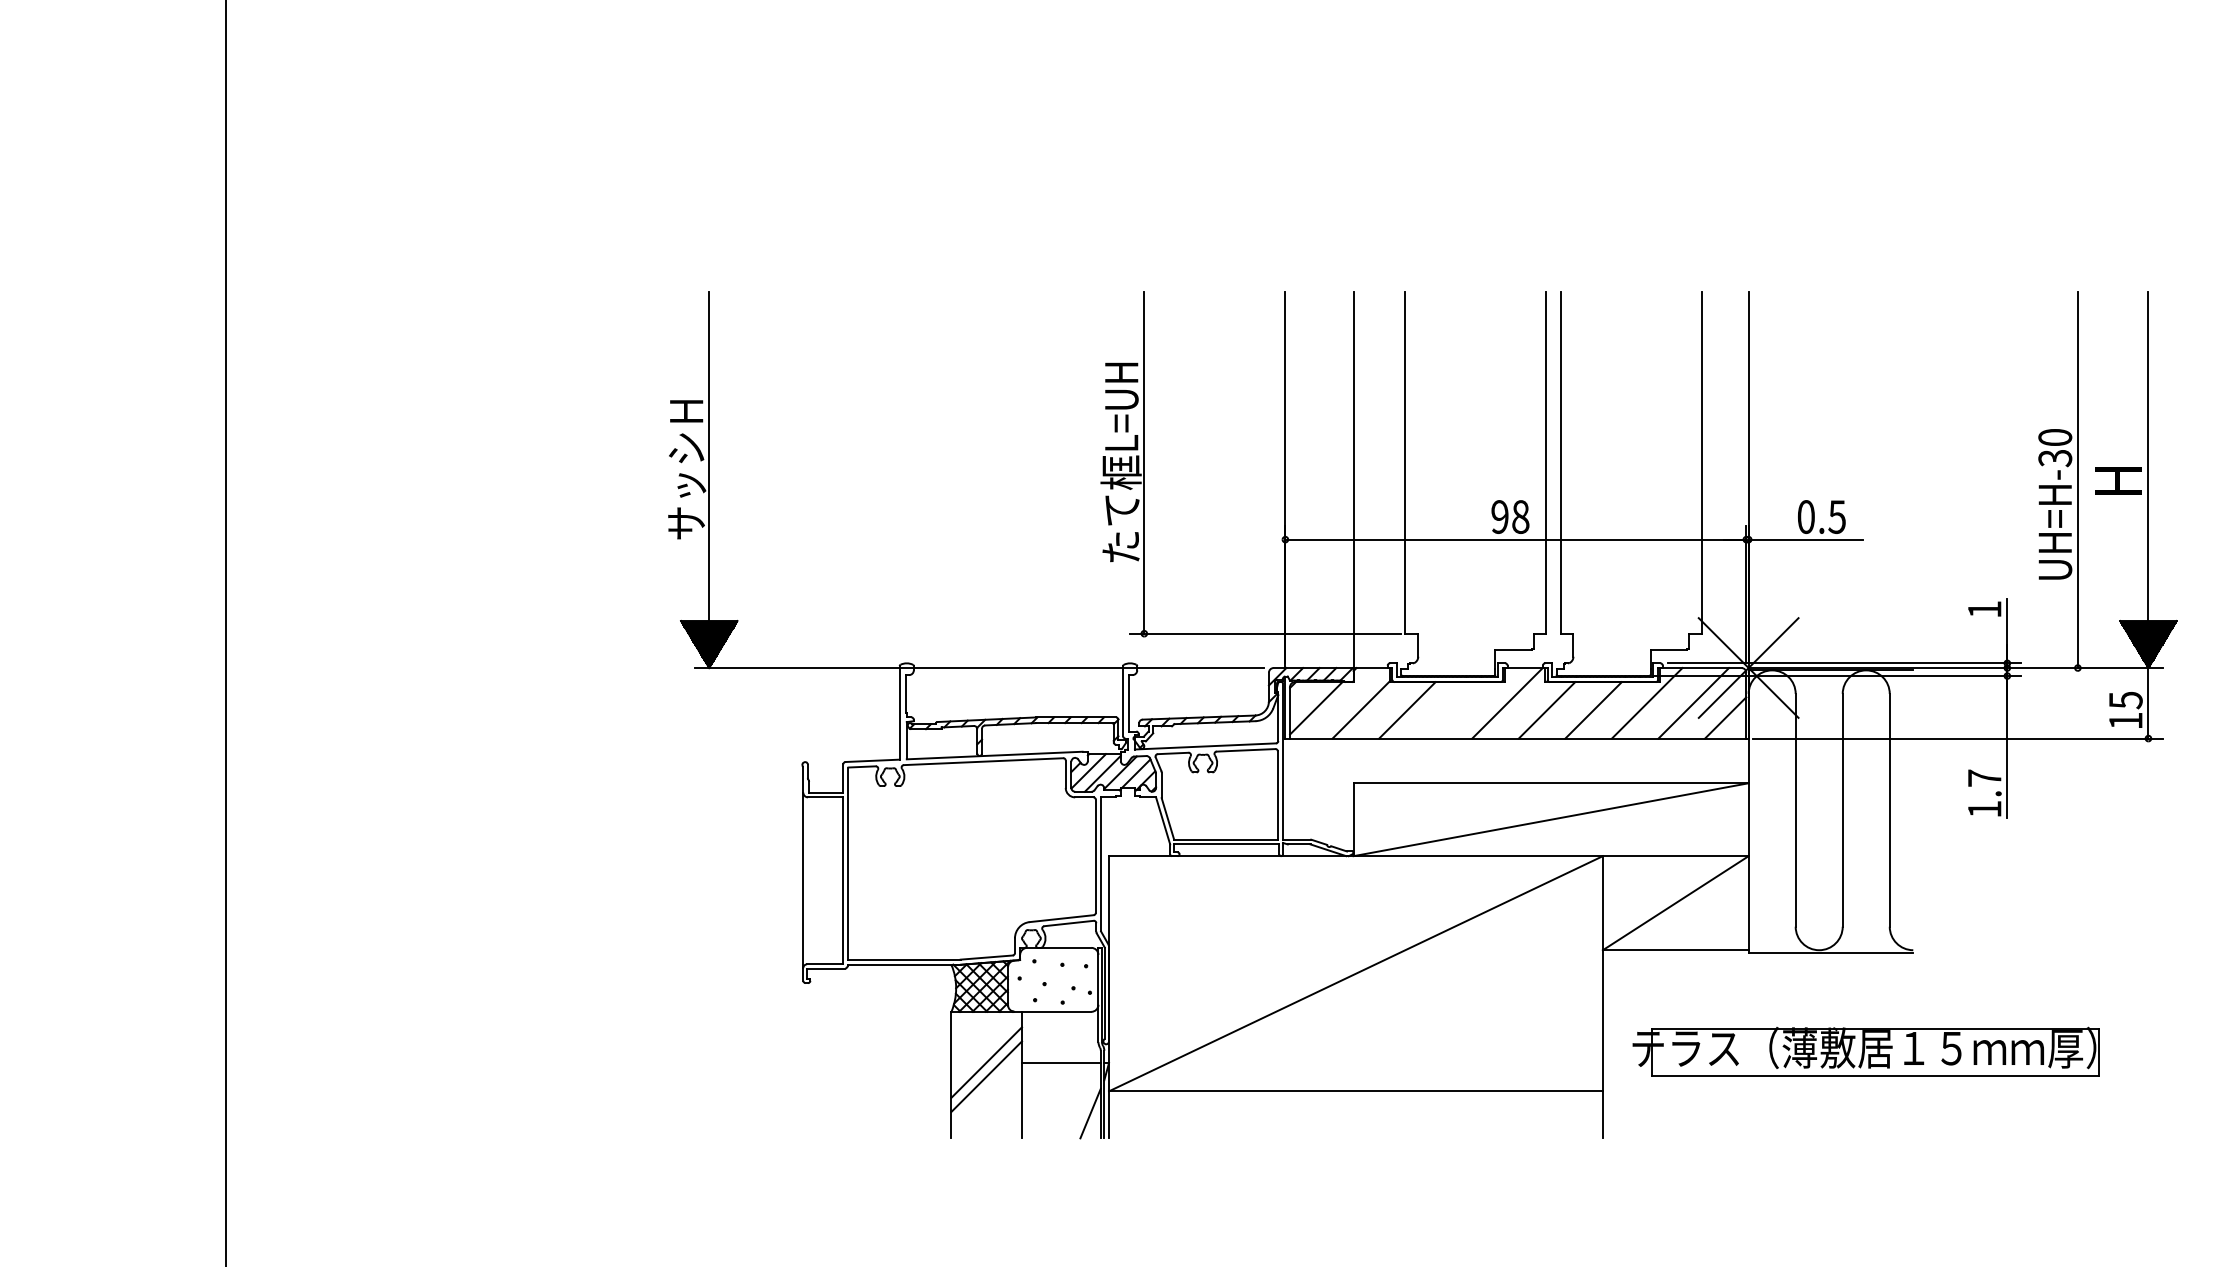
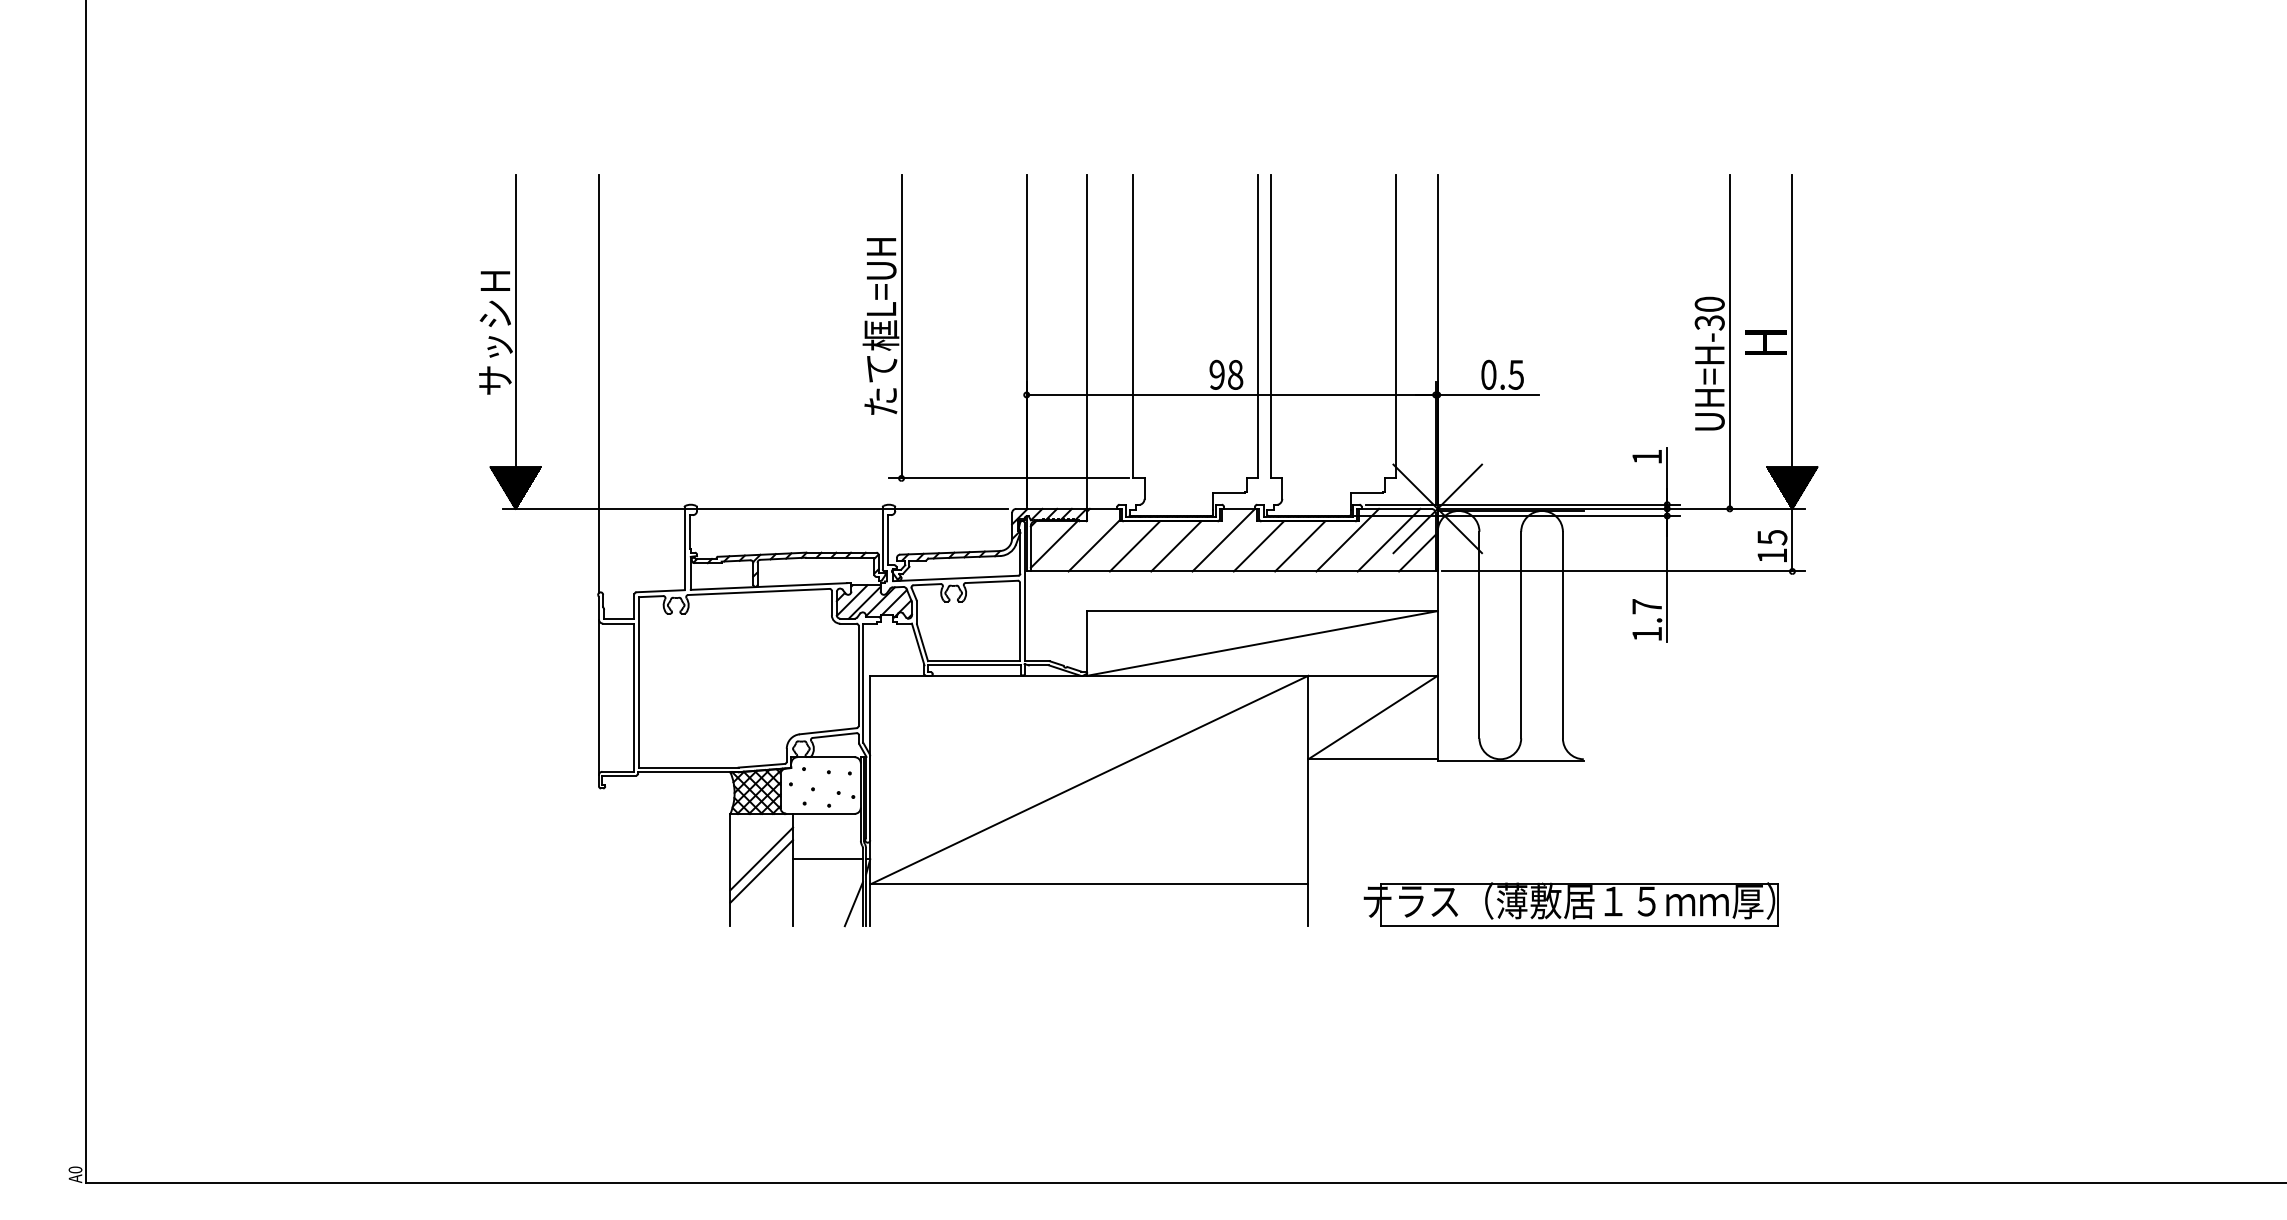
line: (803, 526) -> (599, 383), added
line: (1454, 710) -> (1176, 546), added
part: (1865, 1051) -> (1570, 904), moved

